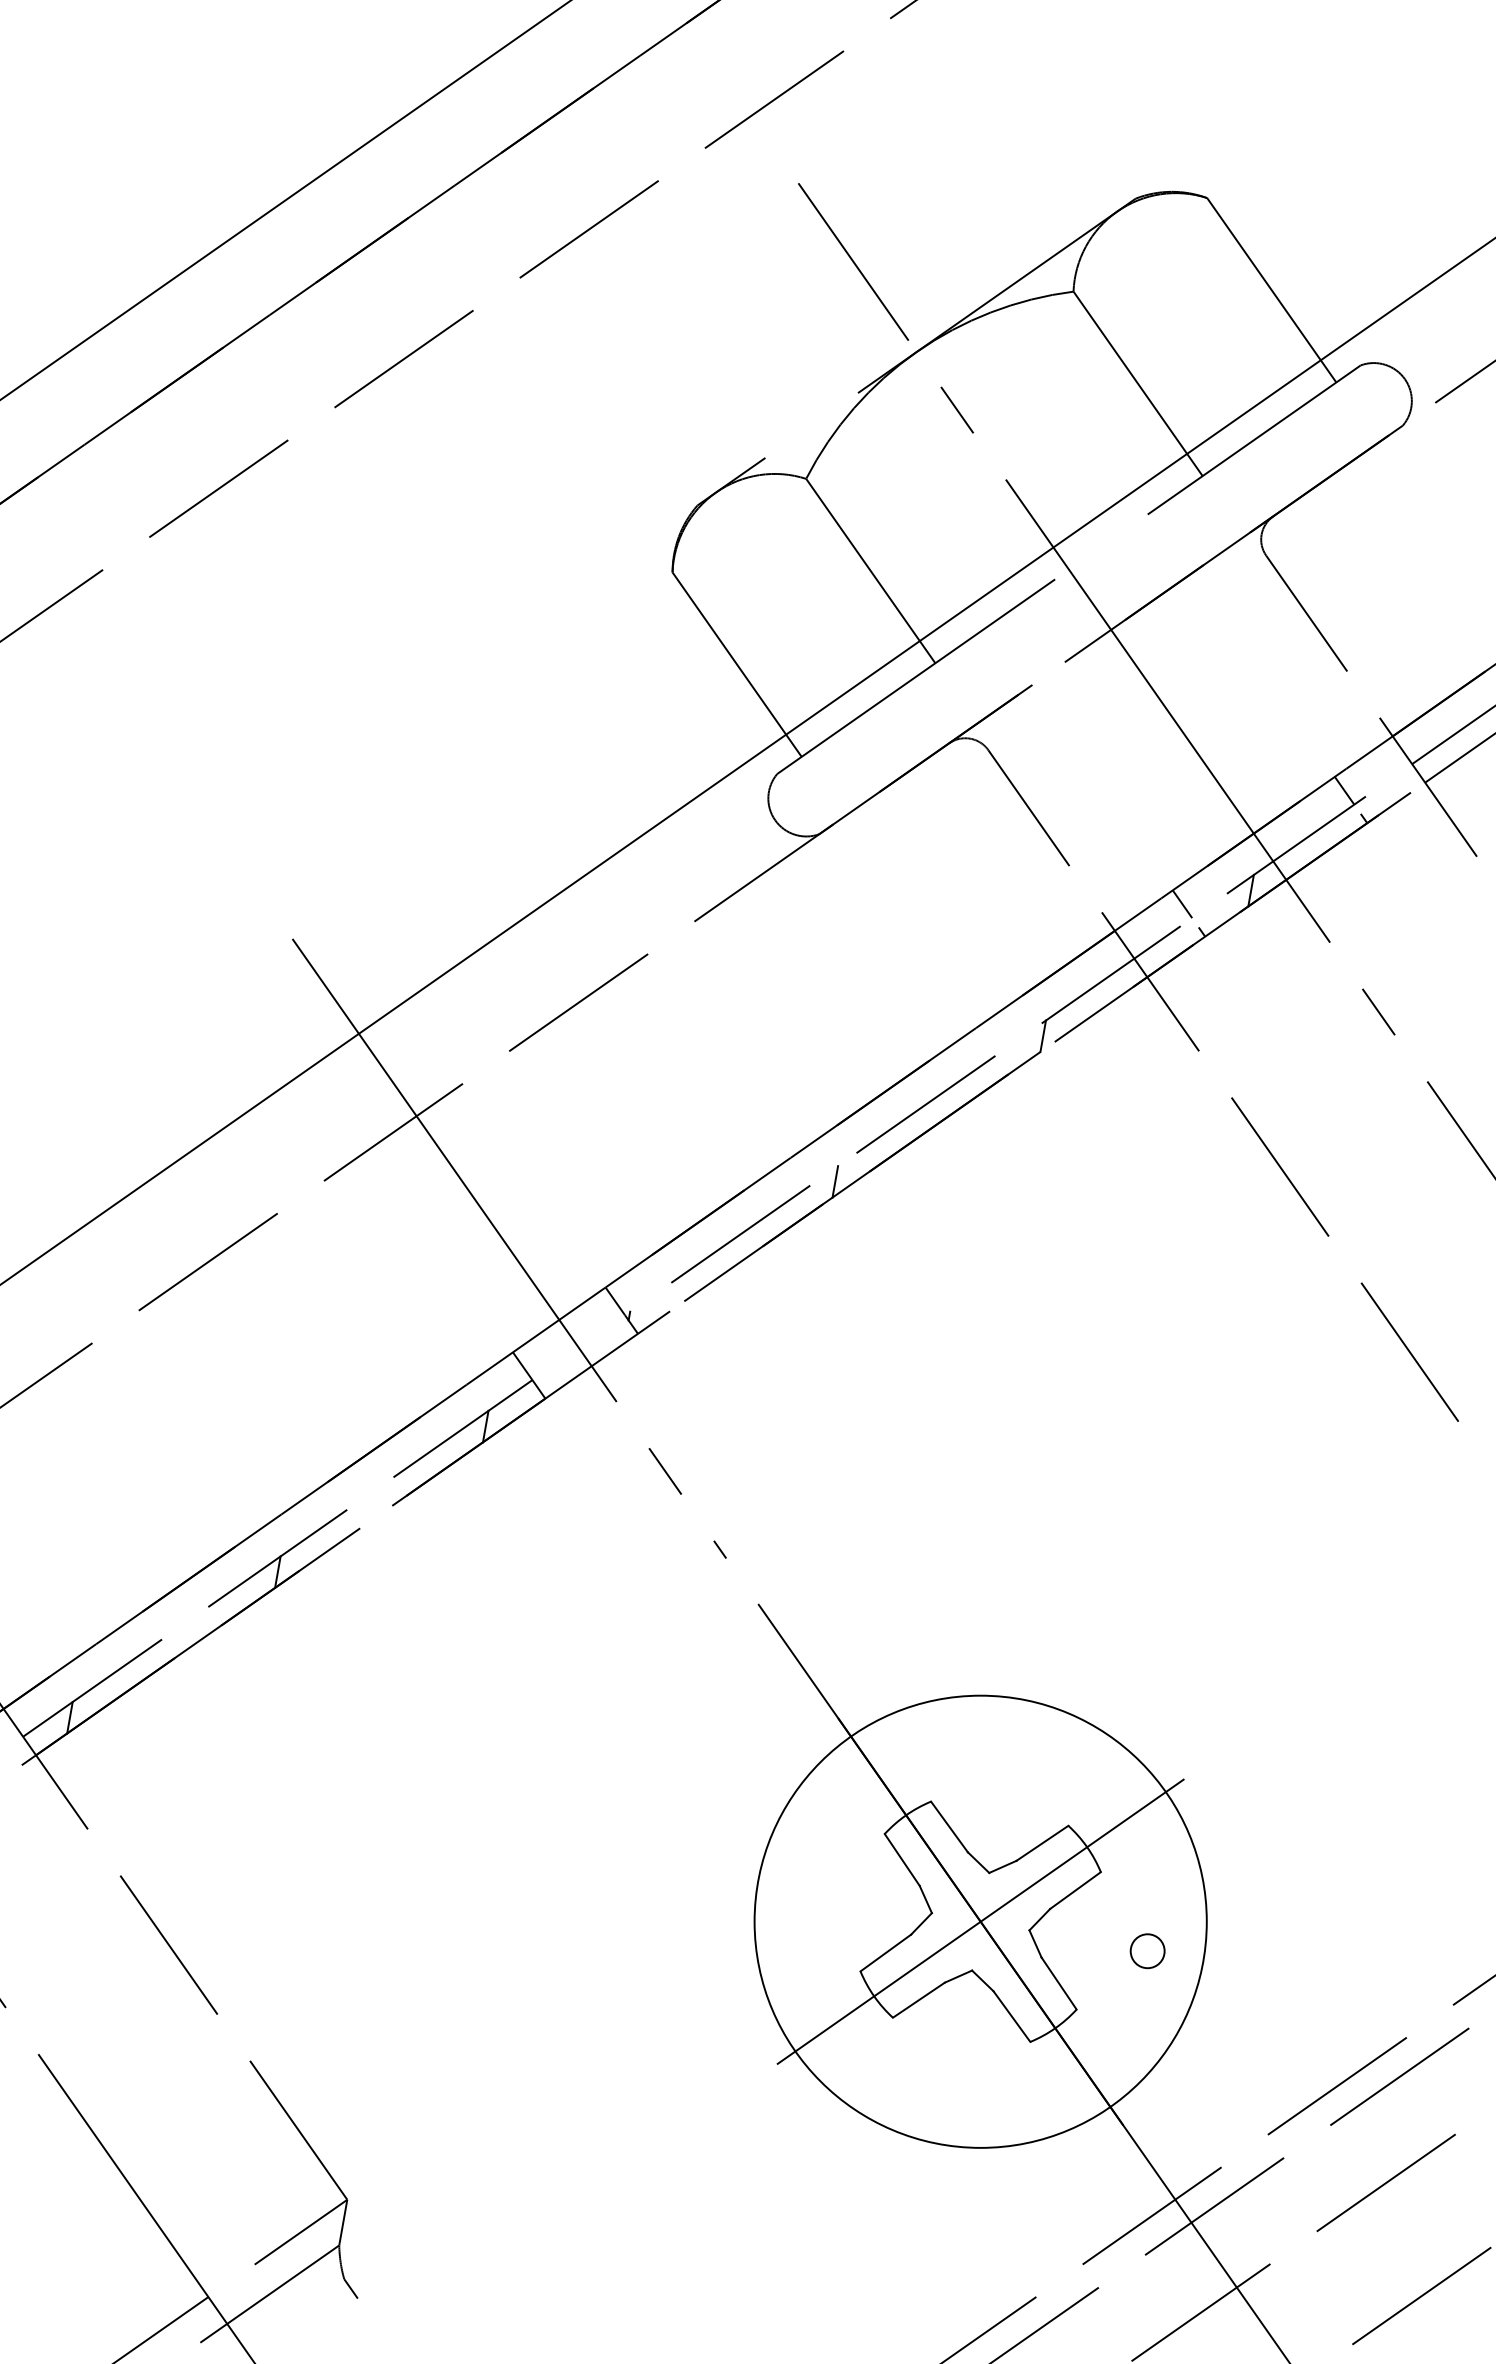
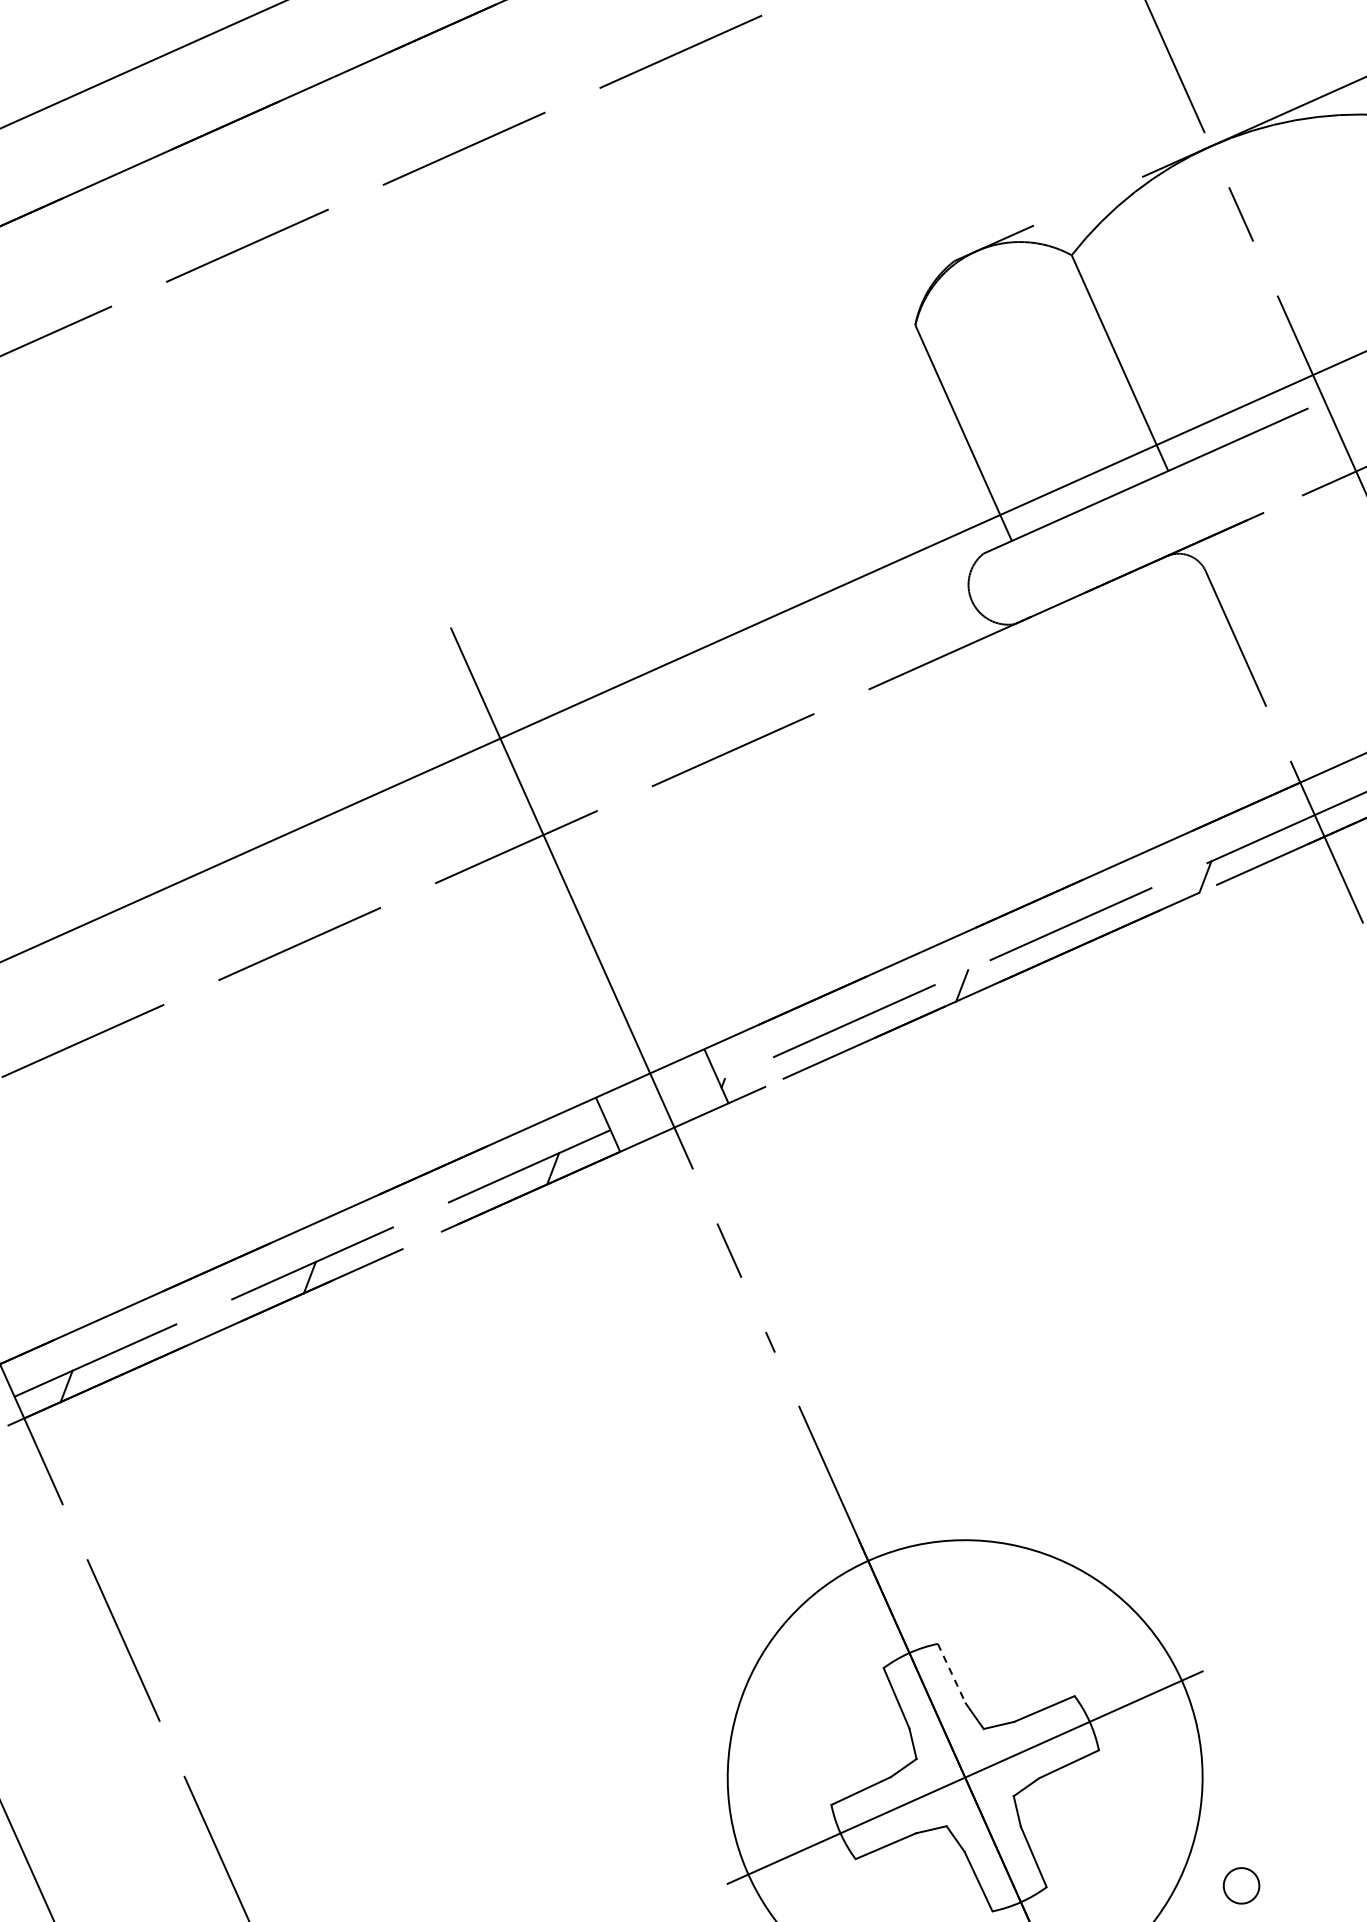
line: (949, 1827) -> (951, 1674), solid -> dashed
circle: (1147, 1951) -> (1241, 1886), moved

